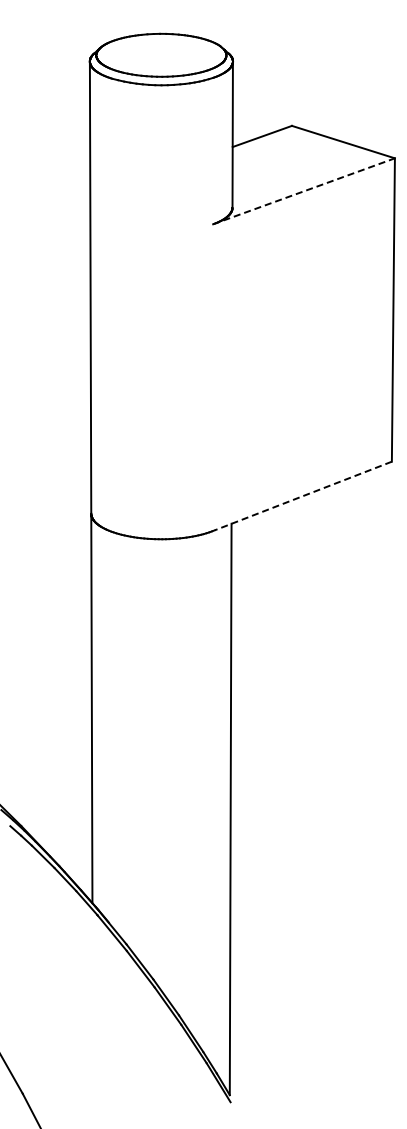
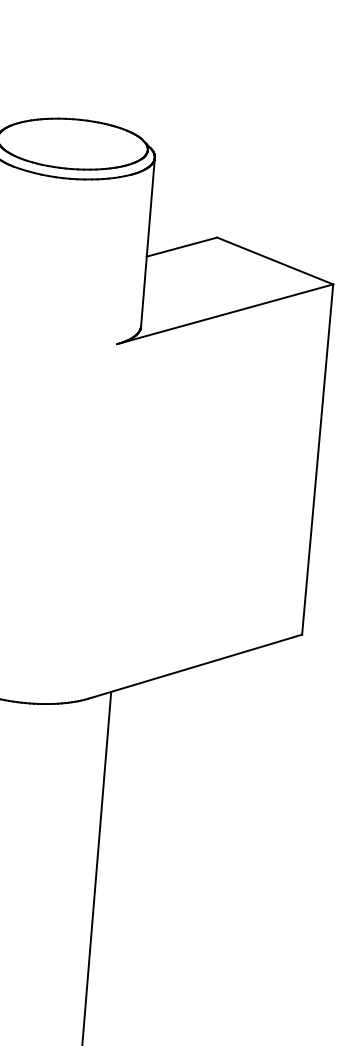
line: (304, 191) -> (225, 314), dashed -> solid
line: (303, 496) -> (196, 666), dashed -> solid

